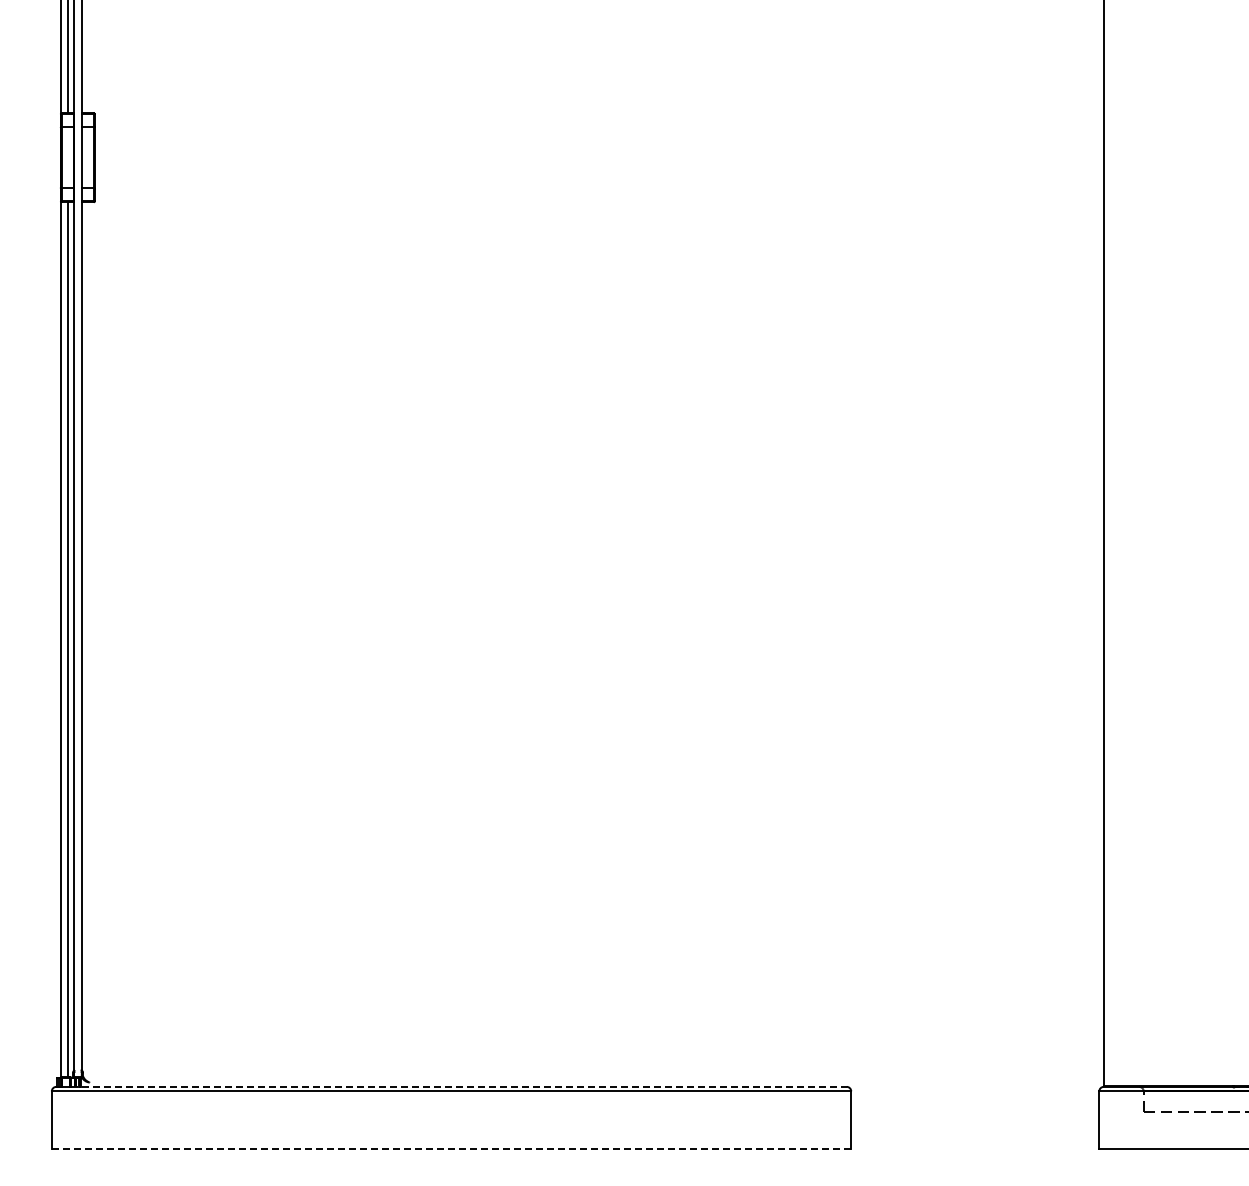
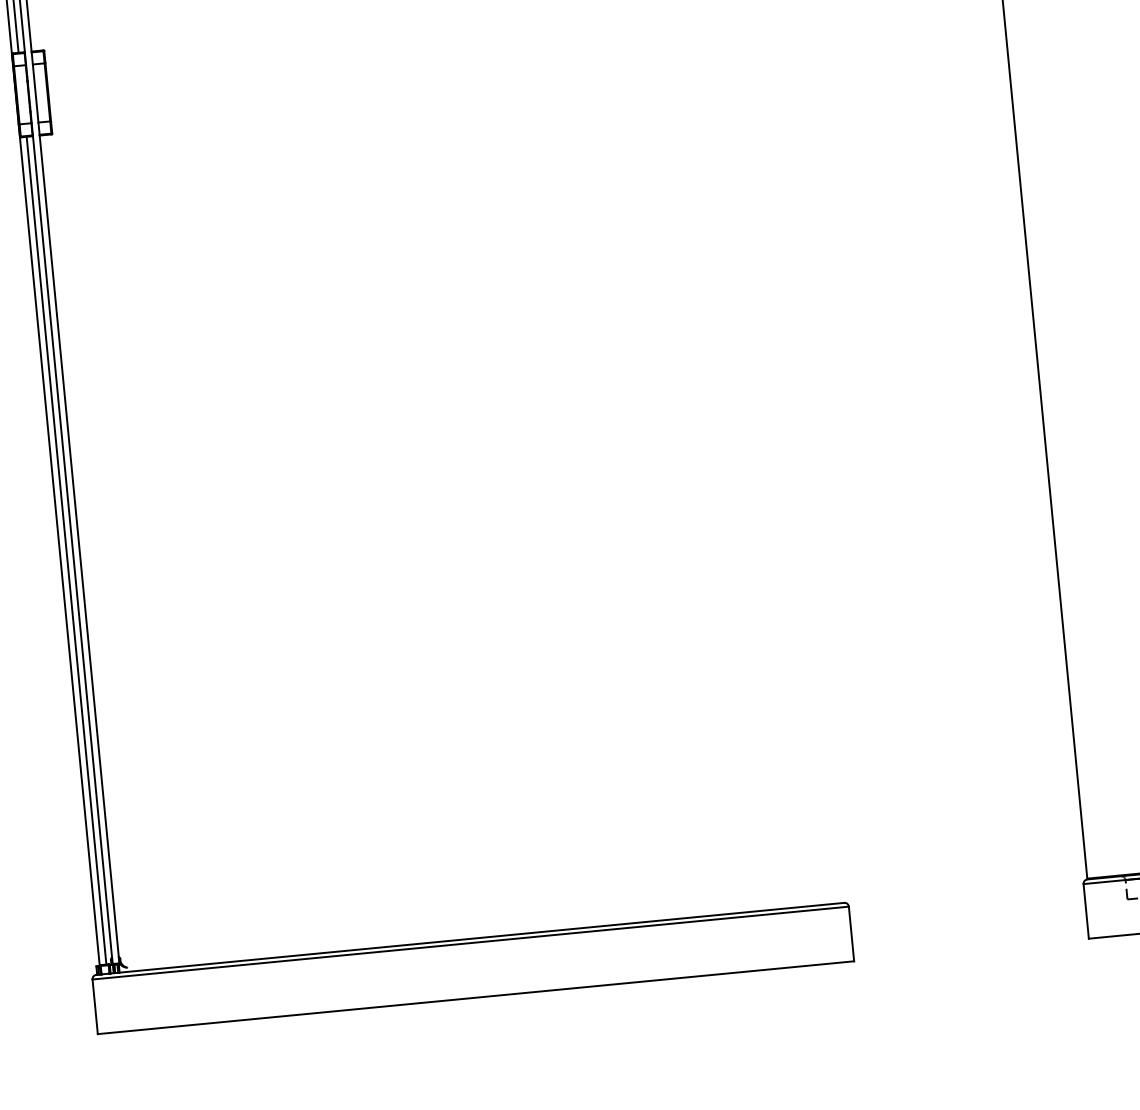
line: (459, 1086) -> (477, 937), dashed -> solid
line: (451, 1149) -> (475, 998), dashed -> solid

